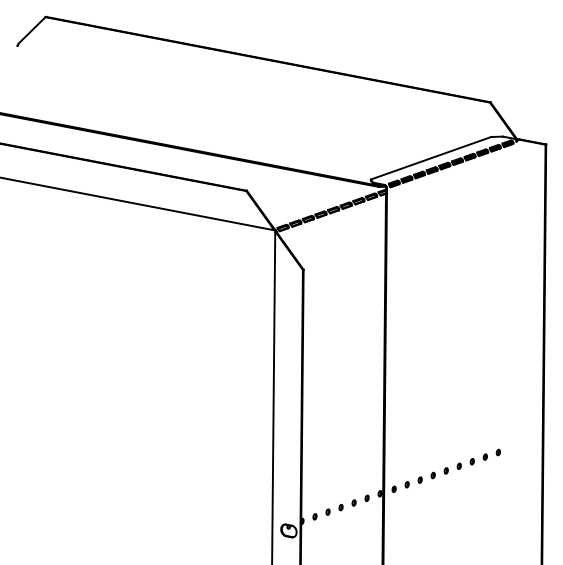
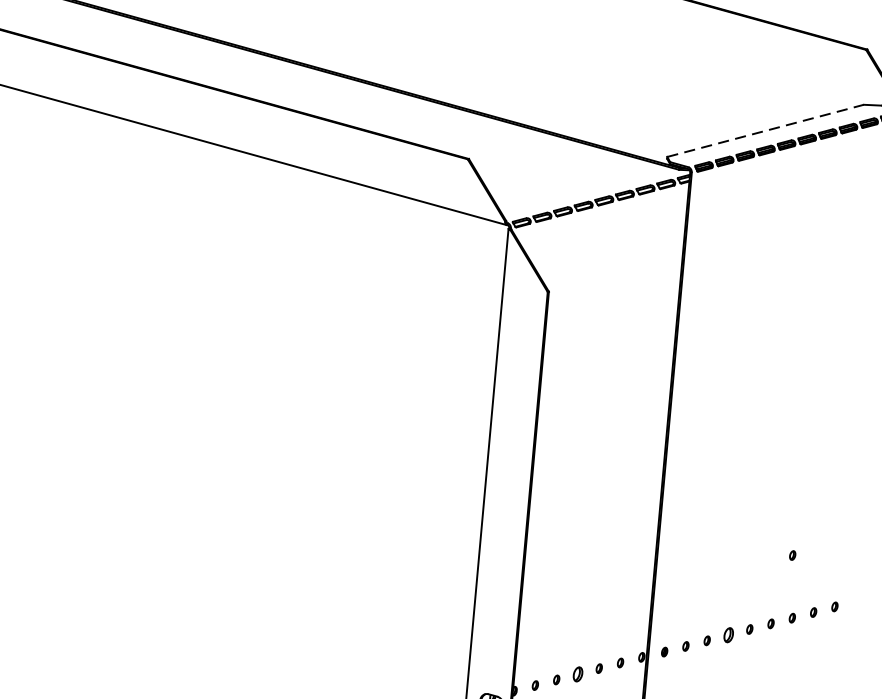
line: (431, 158) -> (766, 131), solid -> dashed
part: (468, 422) -> (791, 555), added
part: (432, 475) -> (727, 635), size x1.6
part: (340, 507) -> (577, 674), size x1.6

